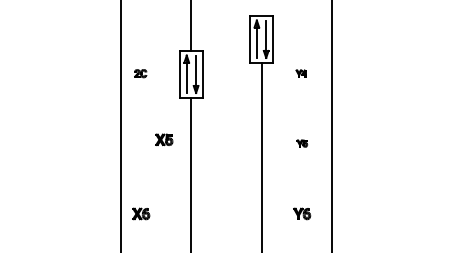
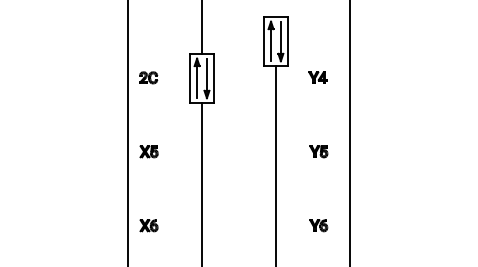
part: (140, 73) -> (148, 77), size x1.43
part: (301, 73) -> (318, 77), size x1.67
part: (164, 139) -> (149, 151), moved
part: (302, 143) -> (319, 151), size x1.67

